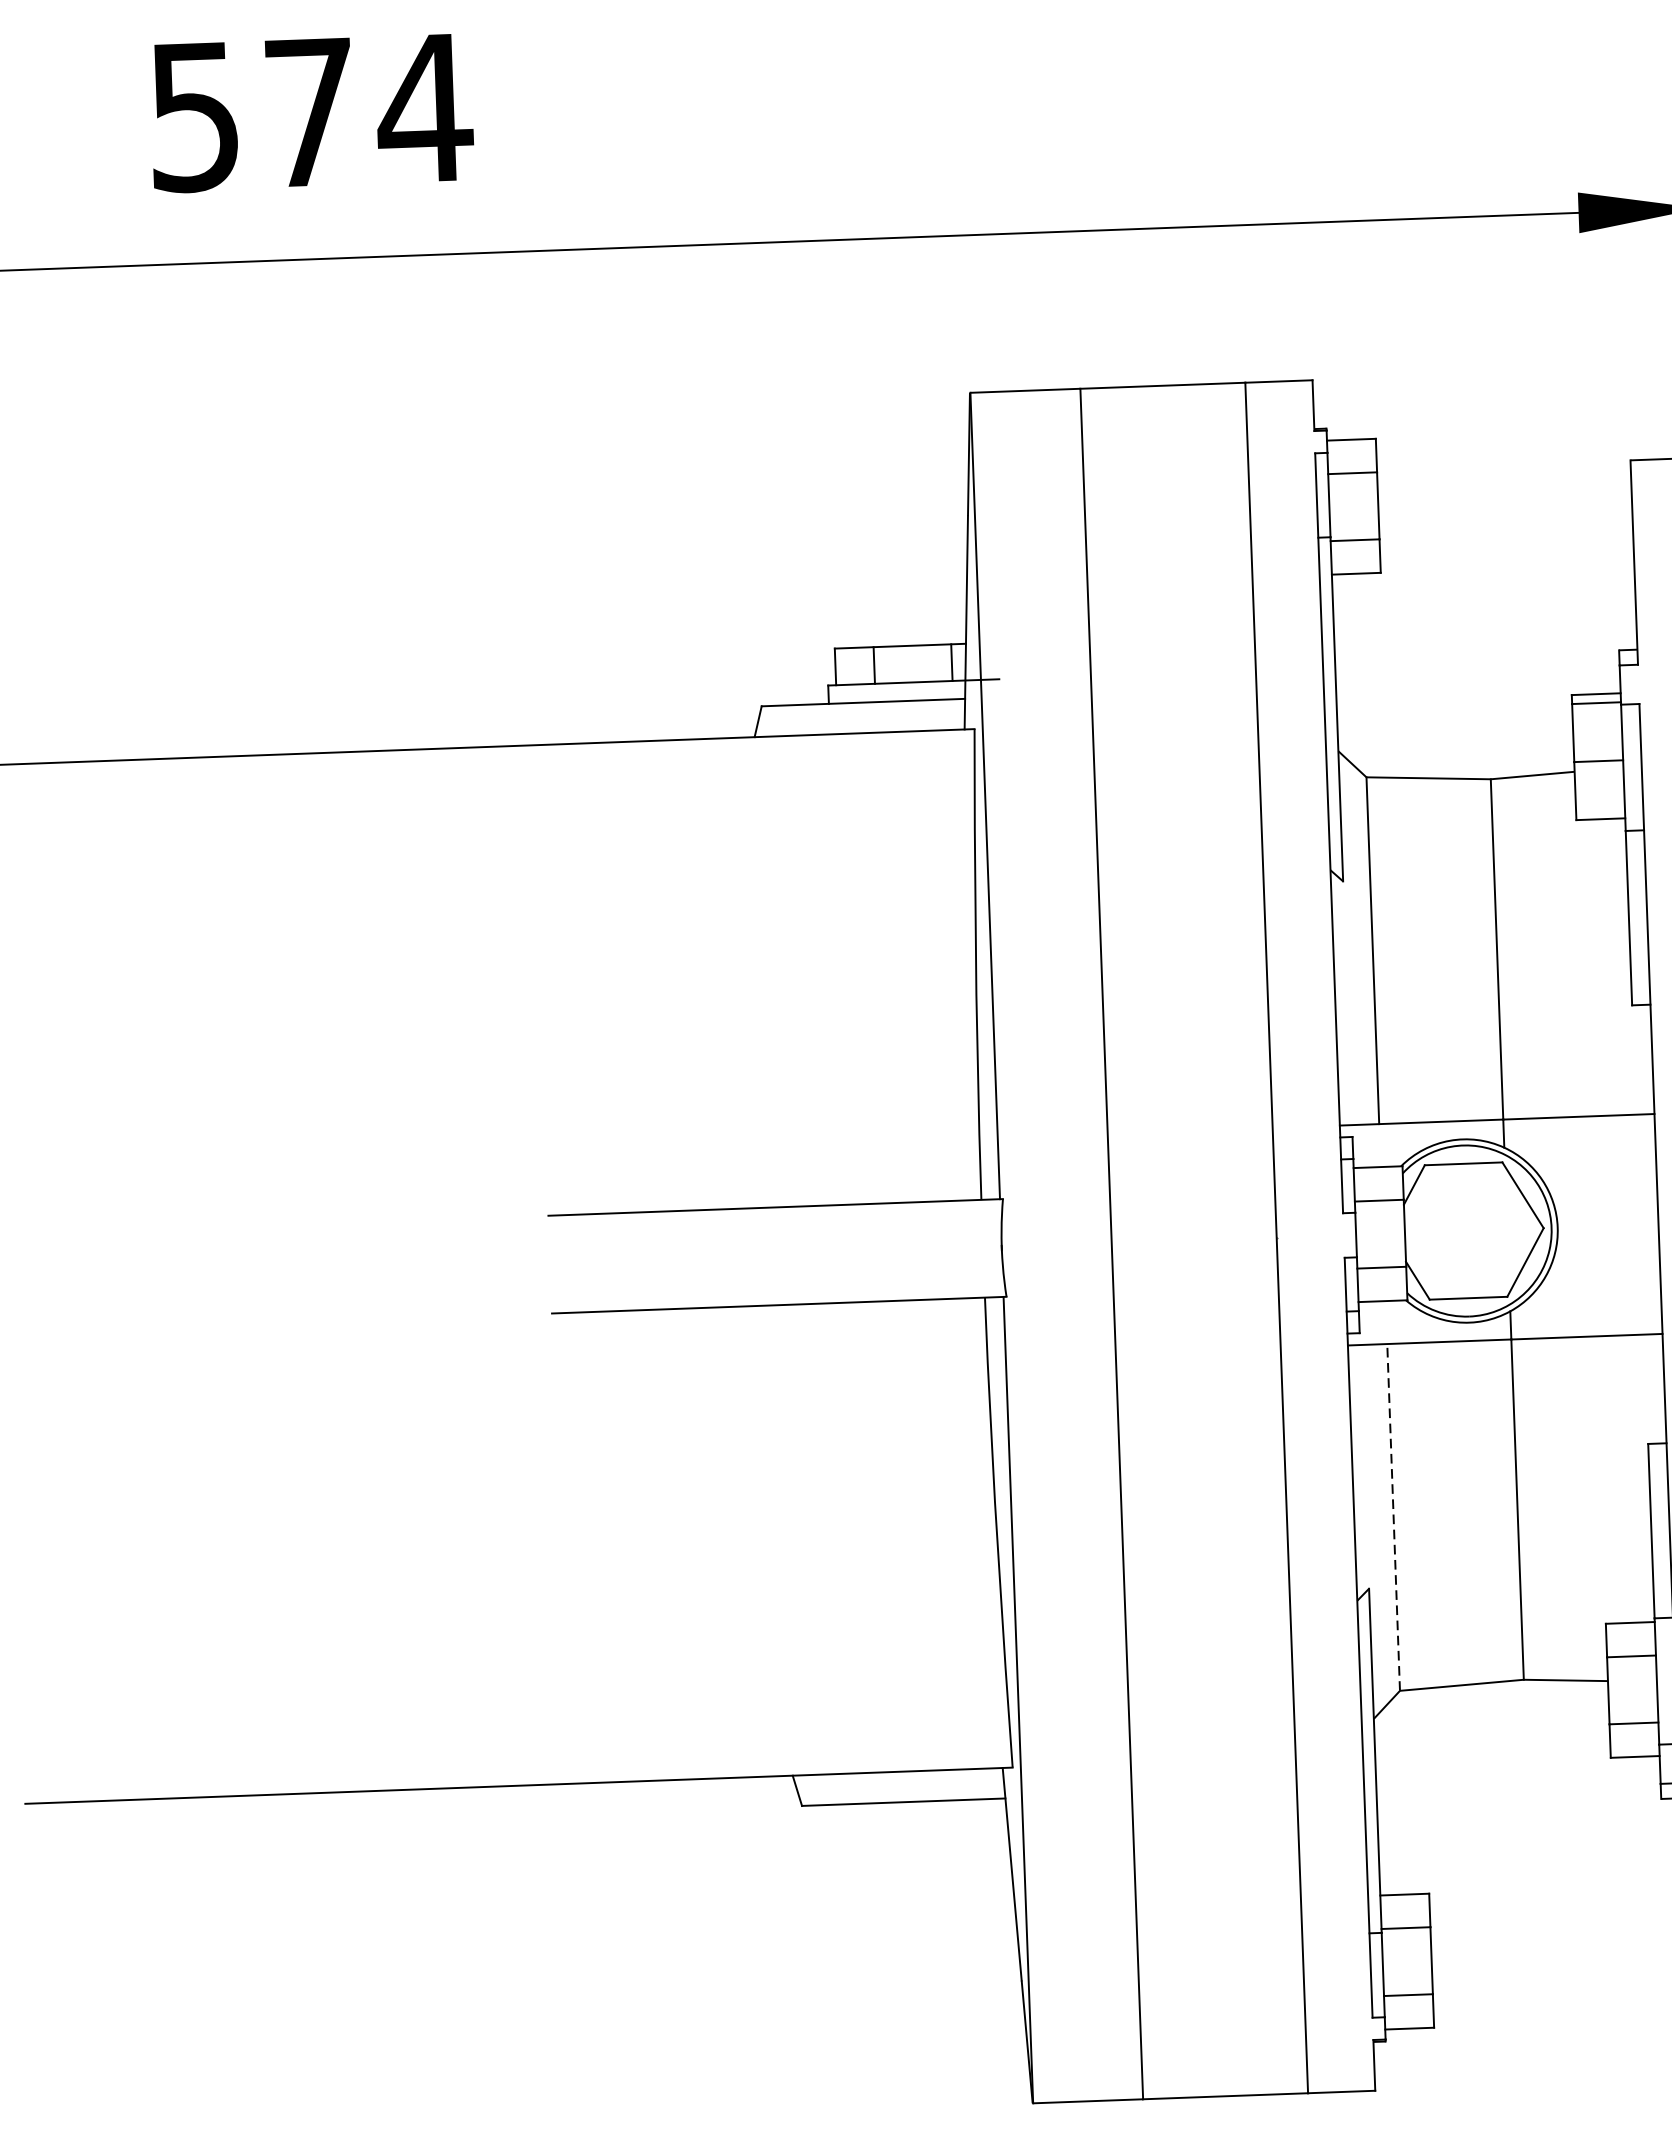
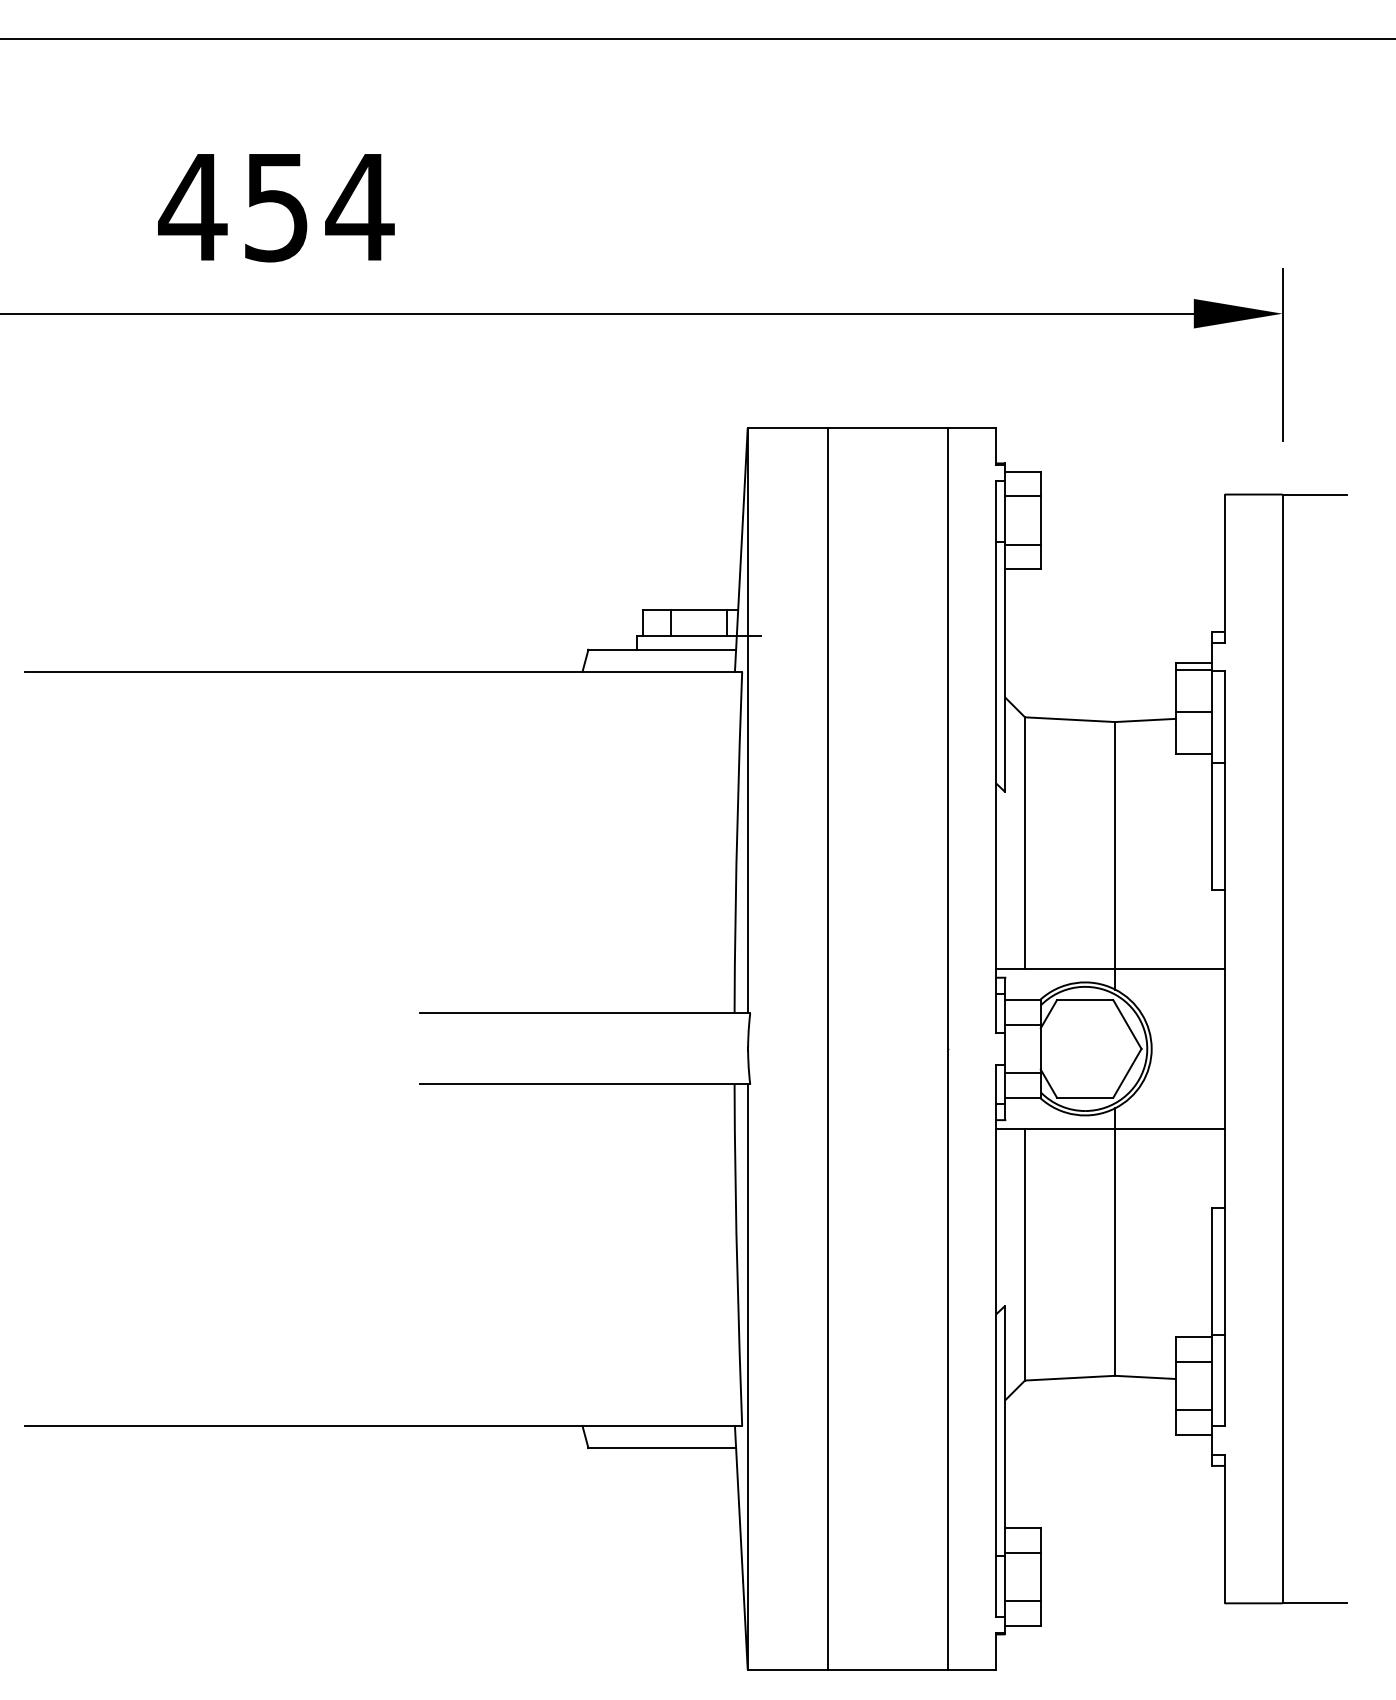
text: (249, 116) -> (232, 208), 574 -> 454
line: (1394, 1517) -> (1025, 1254), dashed -> solid

